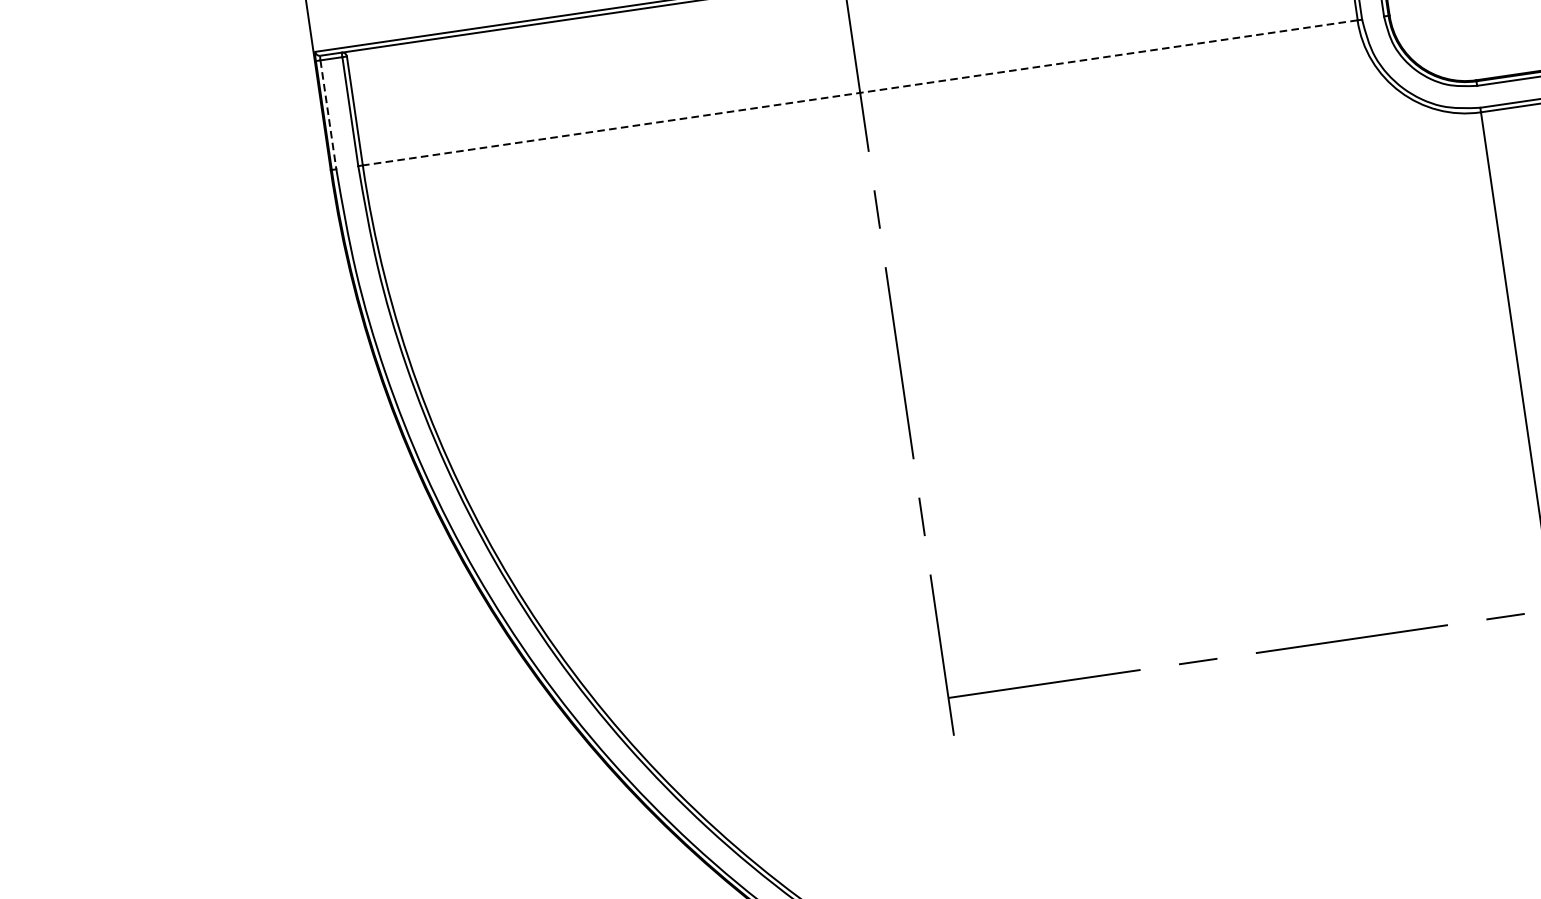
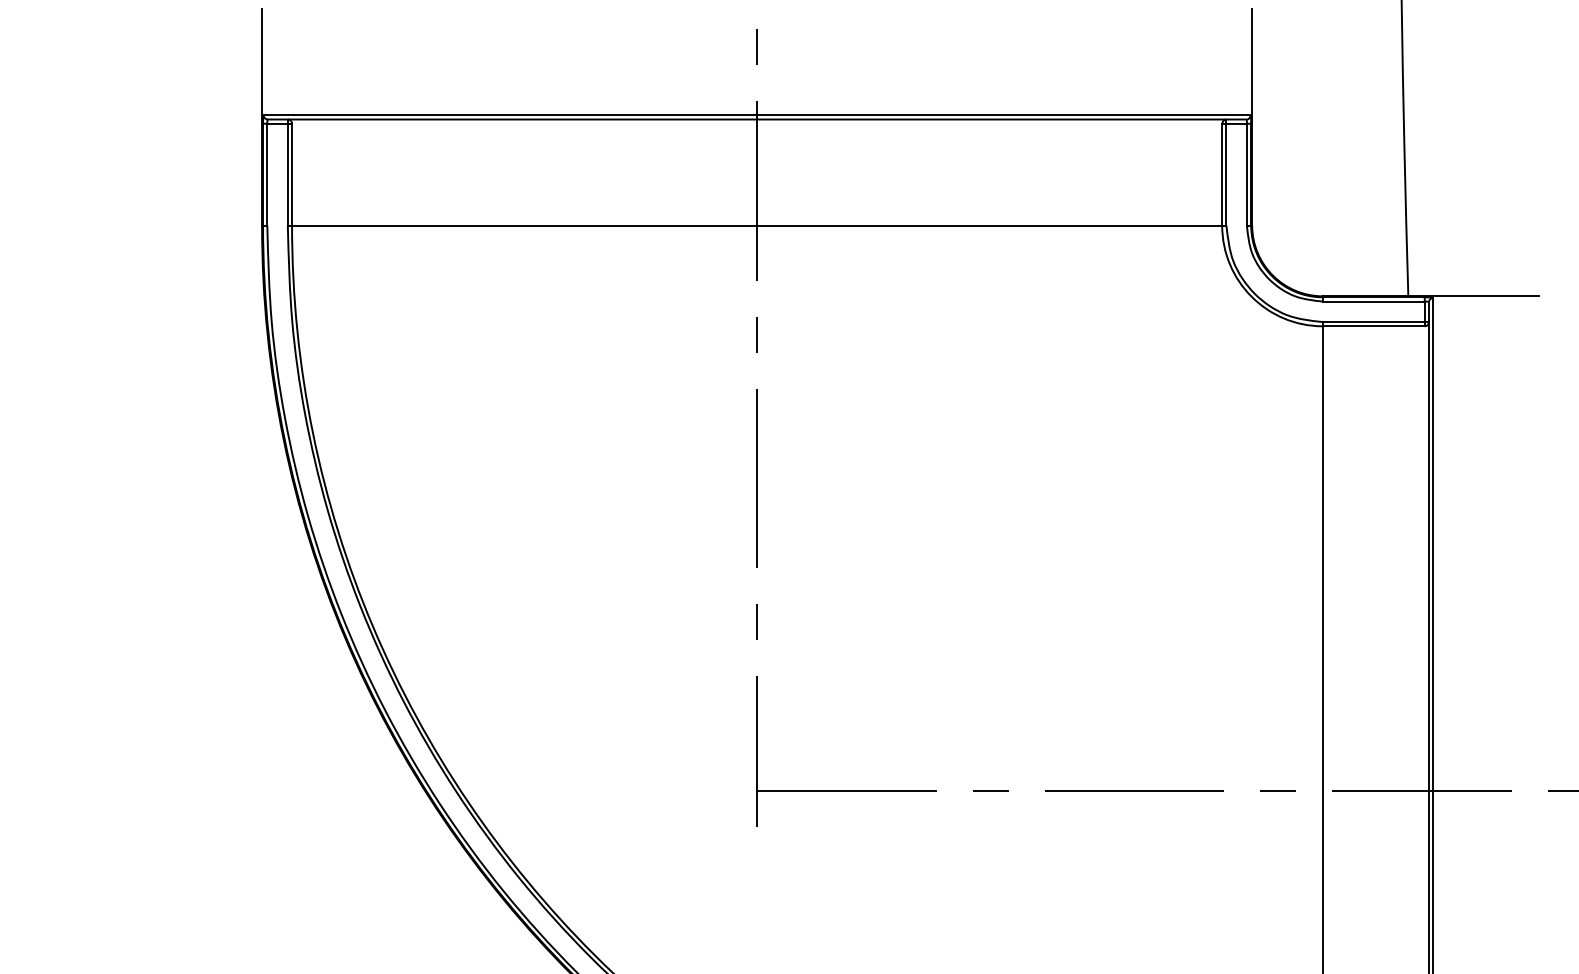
line: (859, 92) -> (756, 225), dashed -> solid
line: (328, 114) -> (267, 174), dashed -> solid

